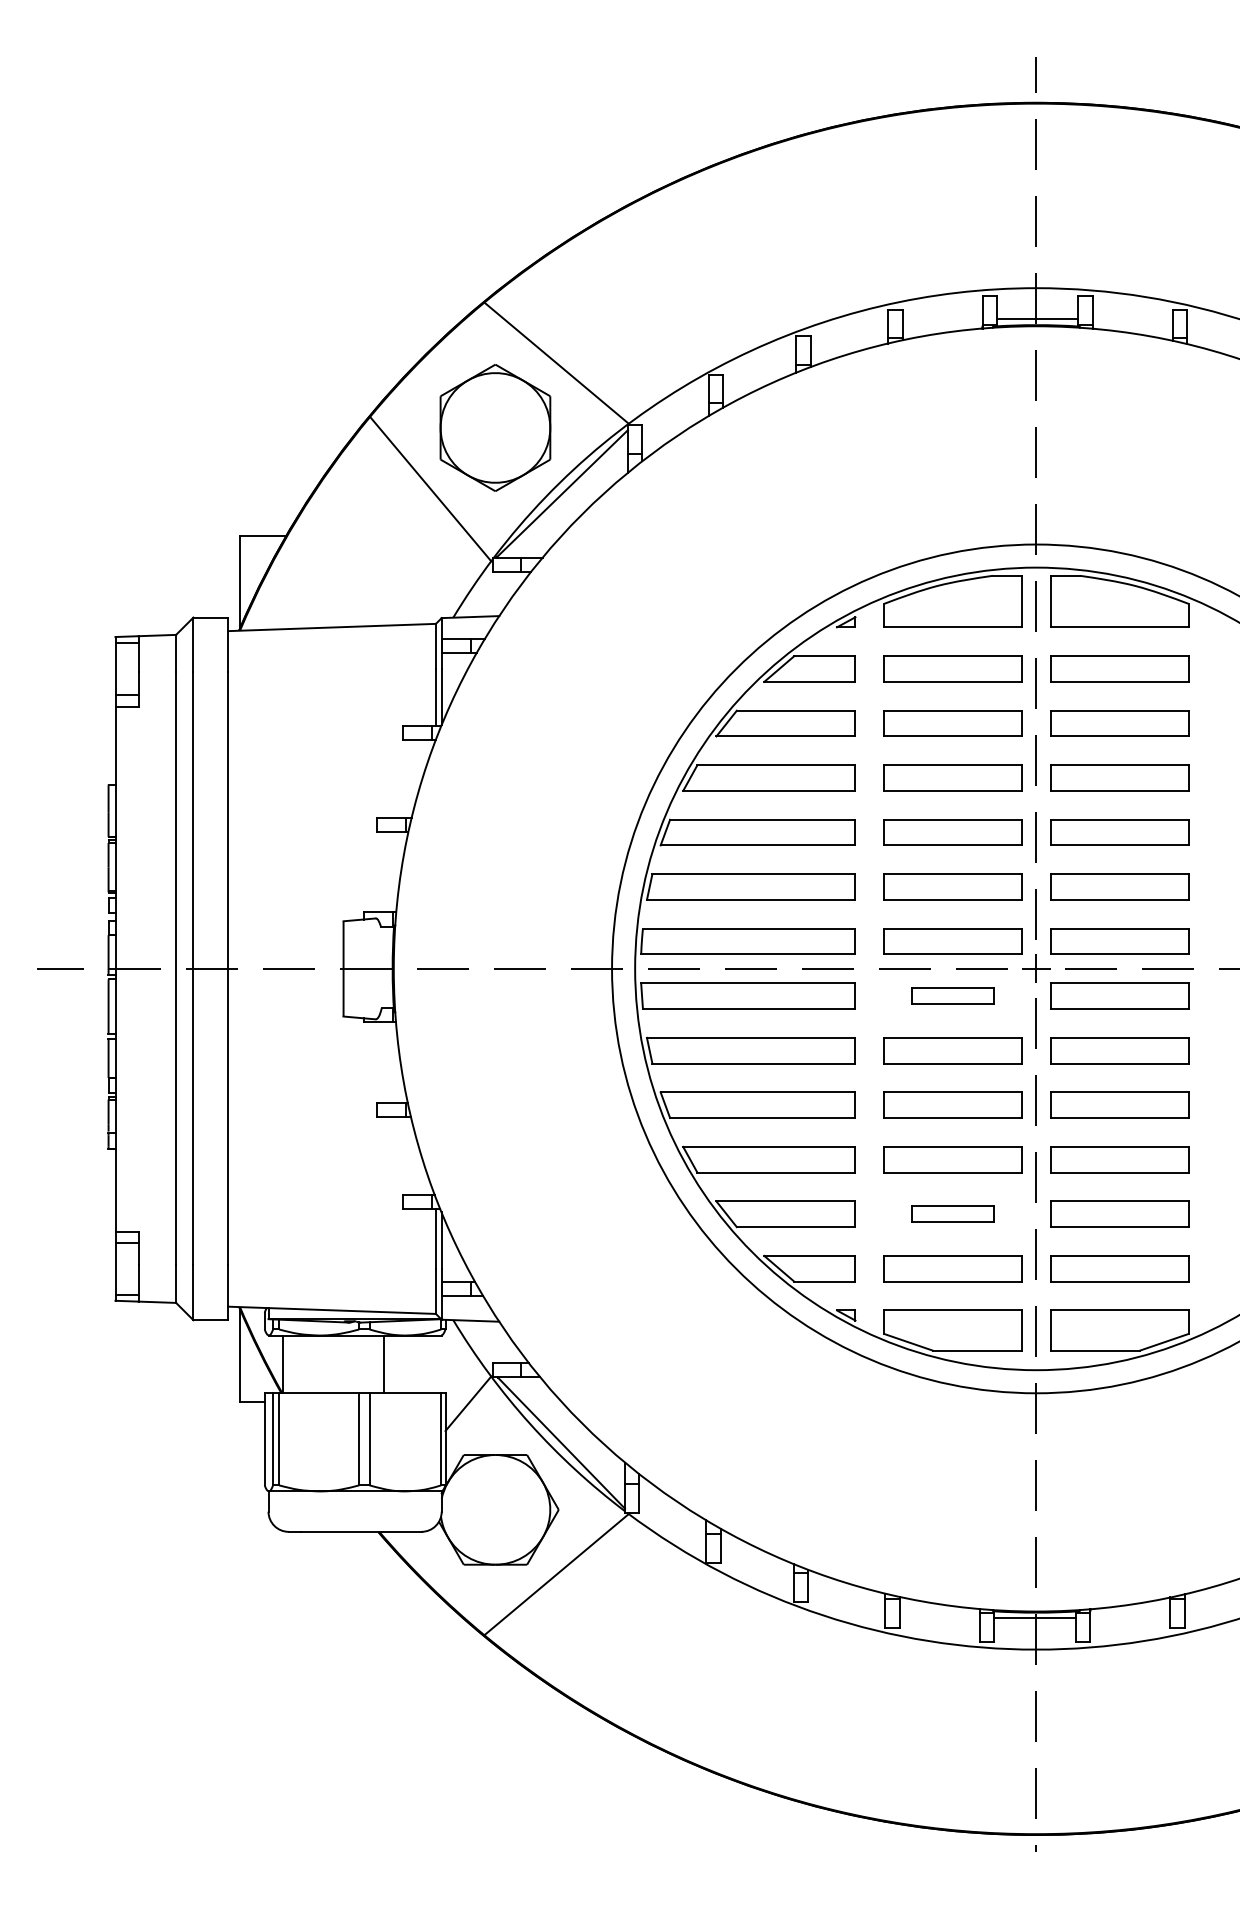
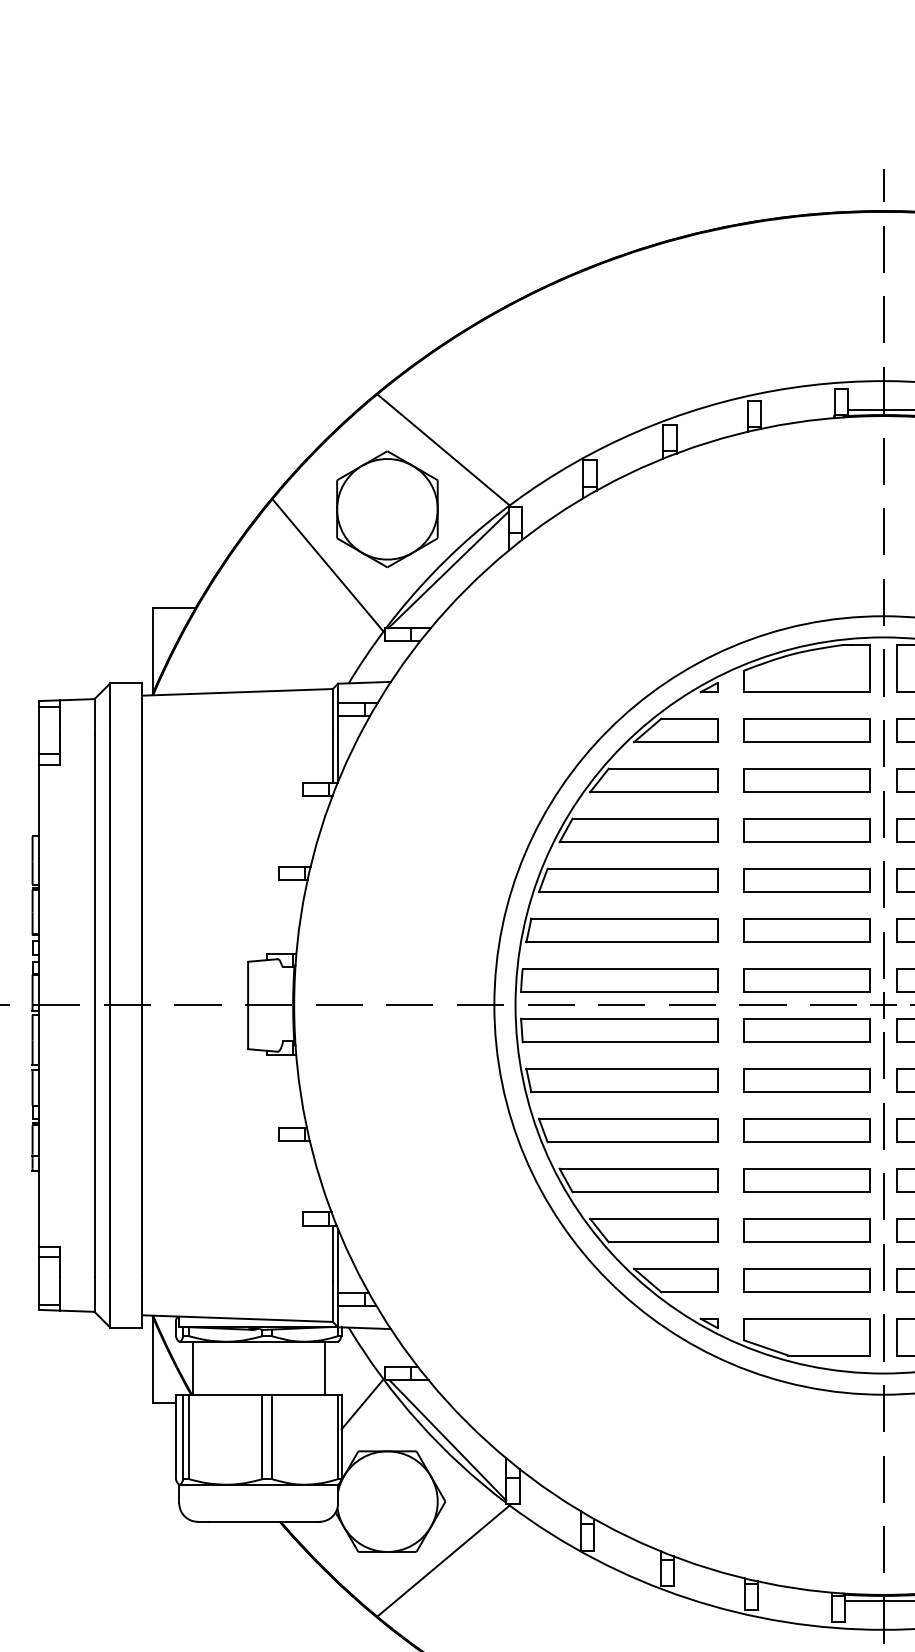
part: (952, 995) -> (806, 1029), size x1.67
part: (952, 1213) -> (806, 1229), size x1.67
line: (384, 1364) -> (325, 1368), moved

